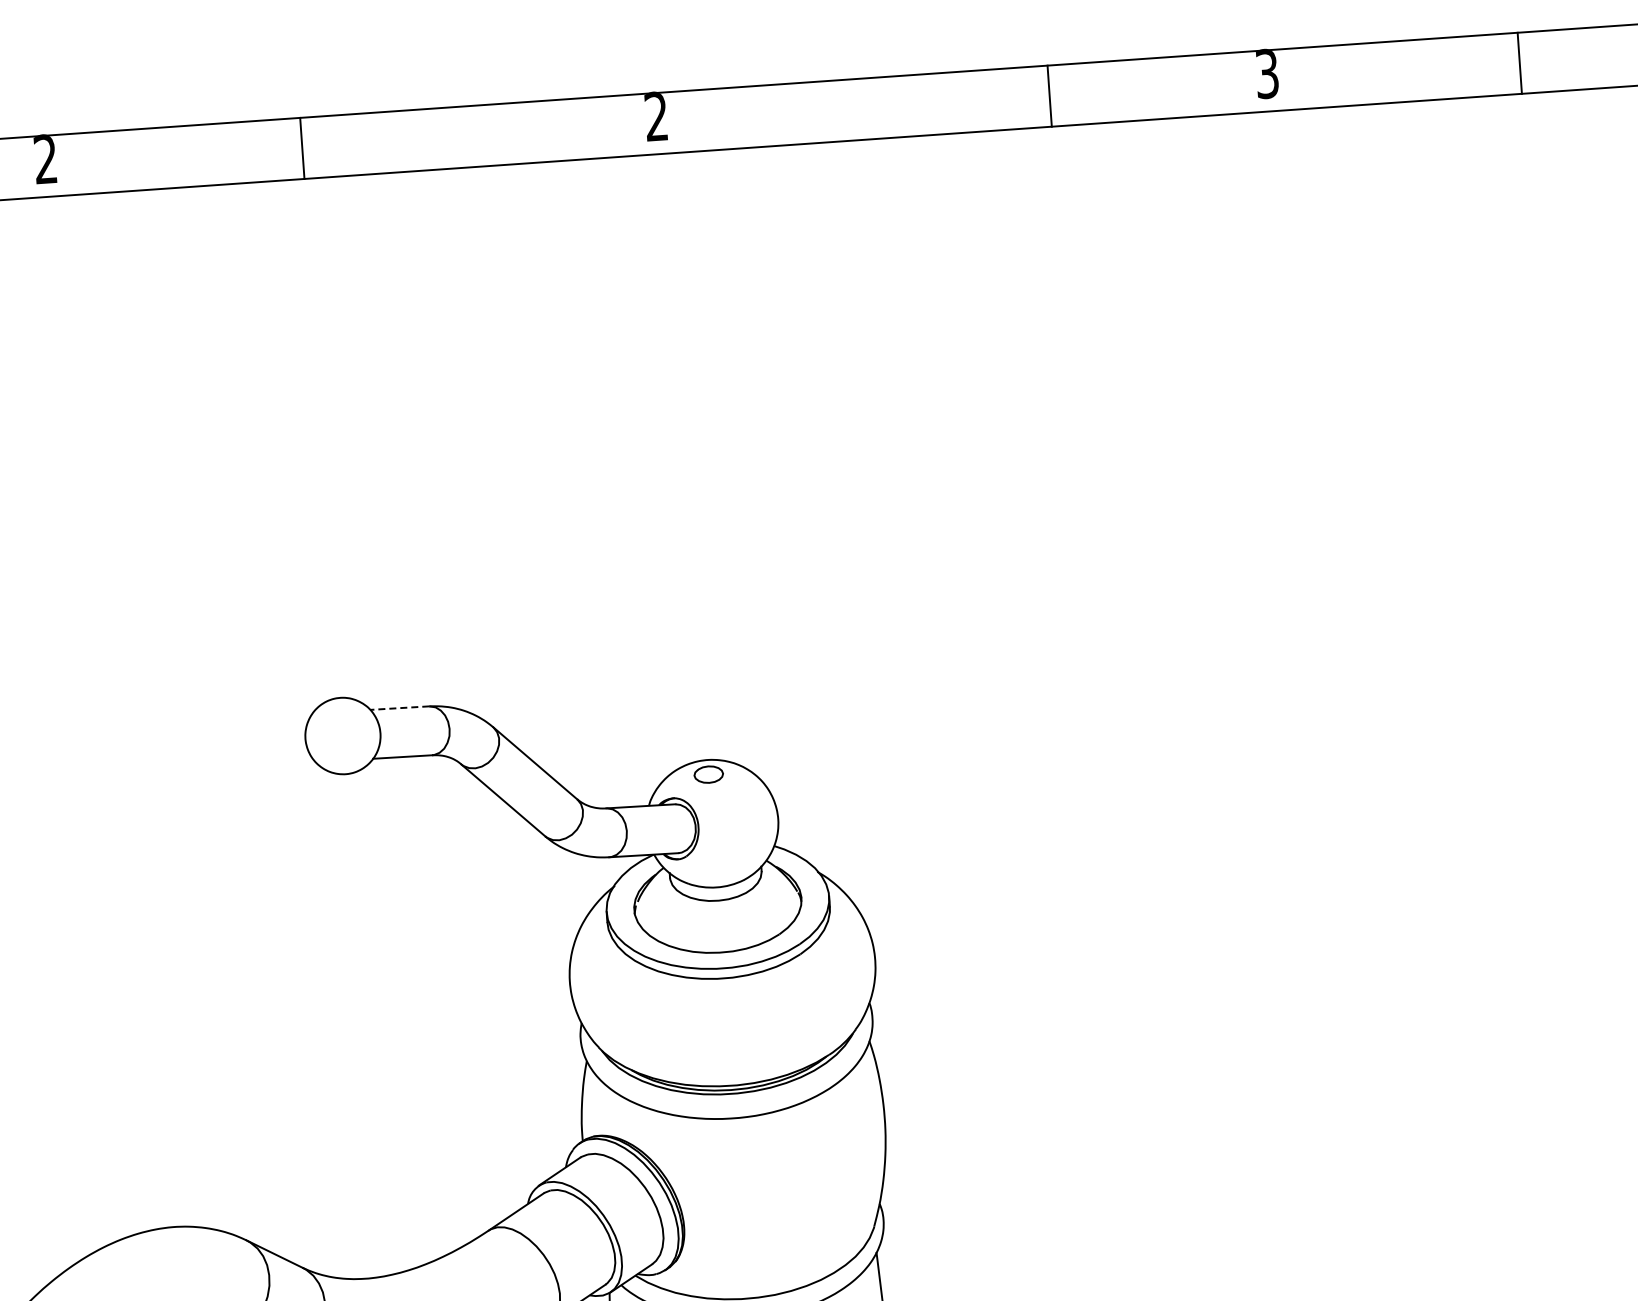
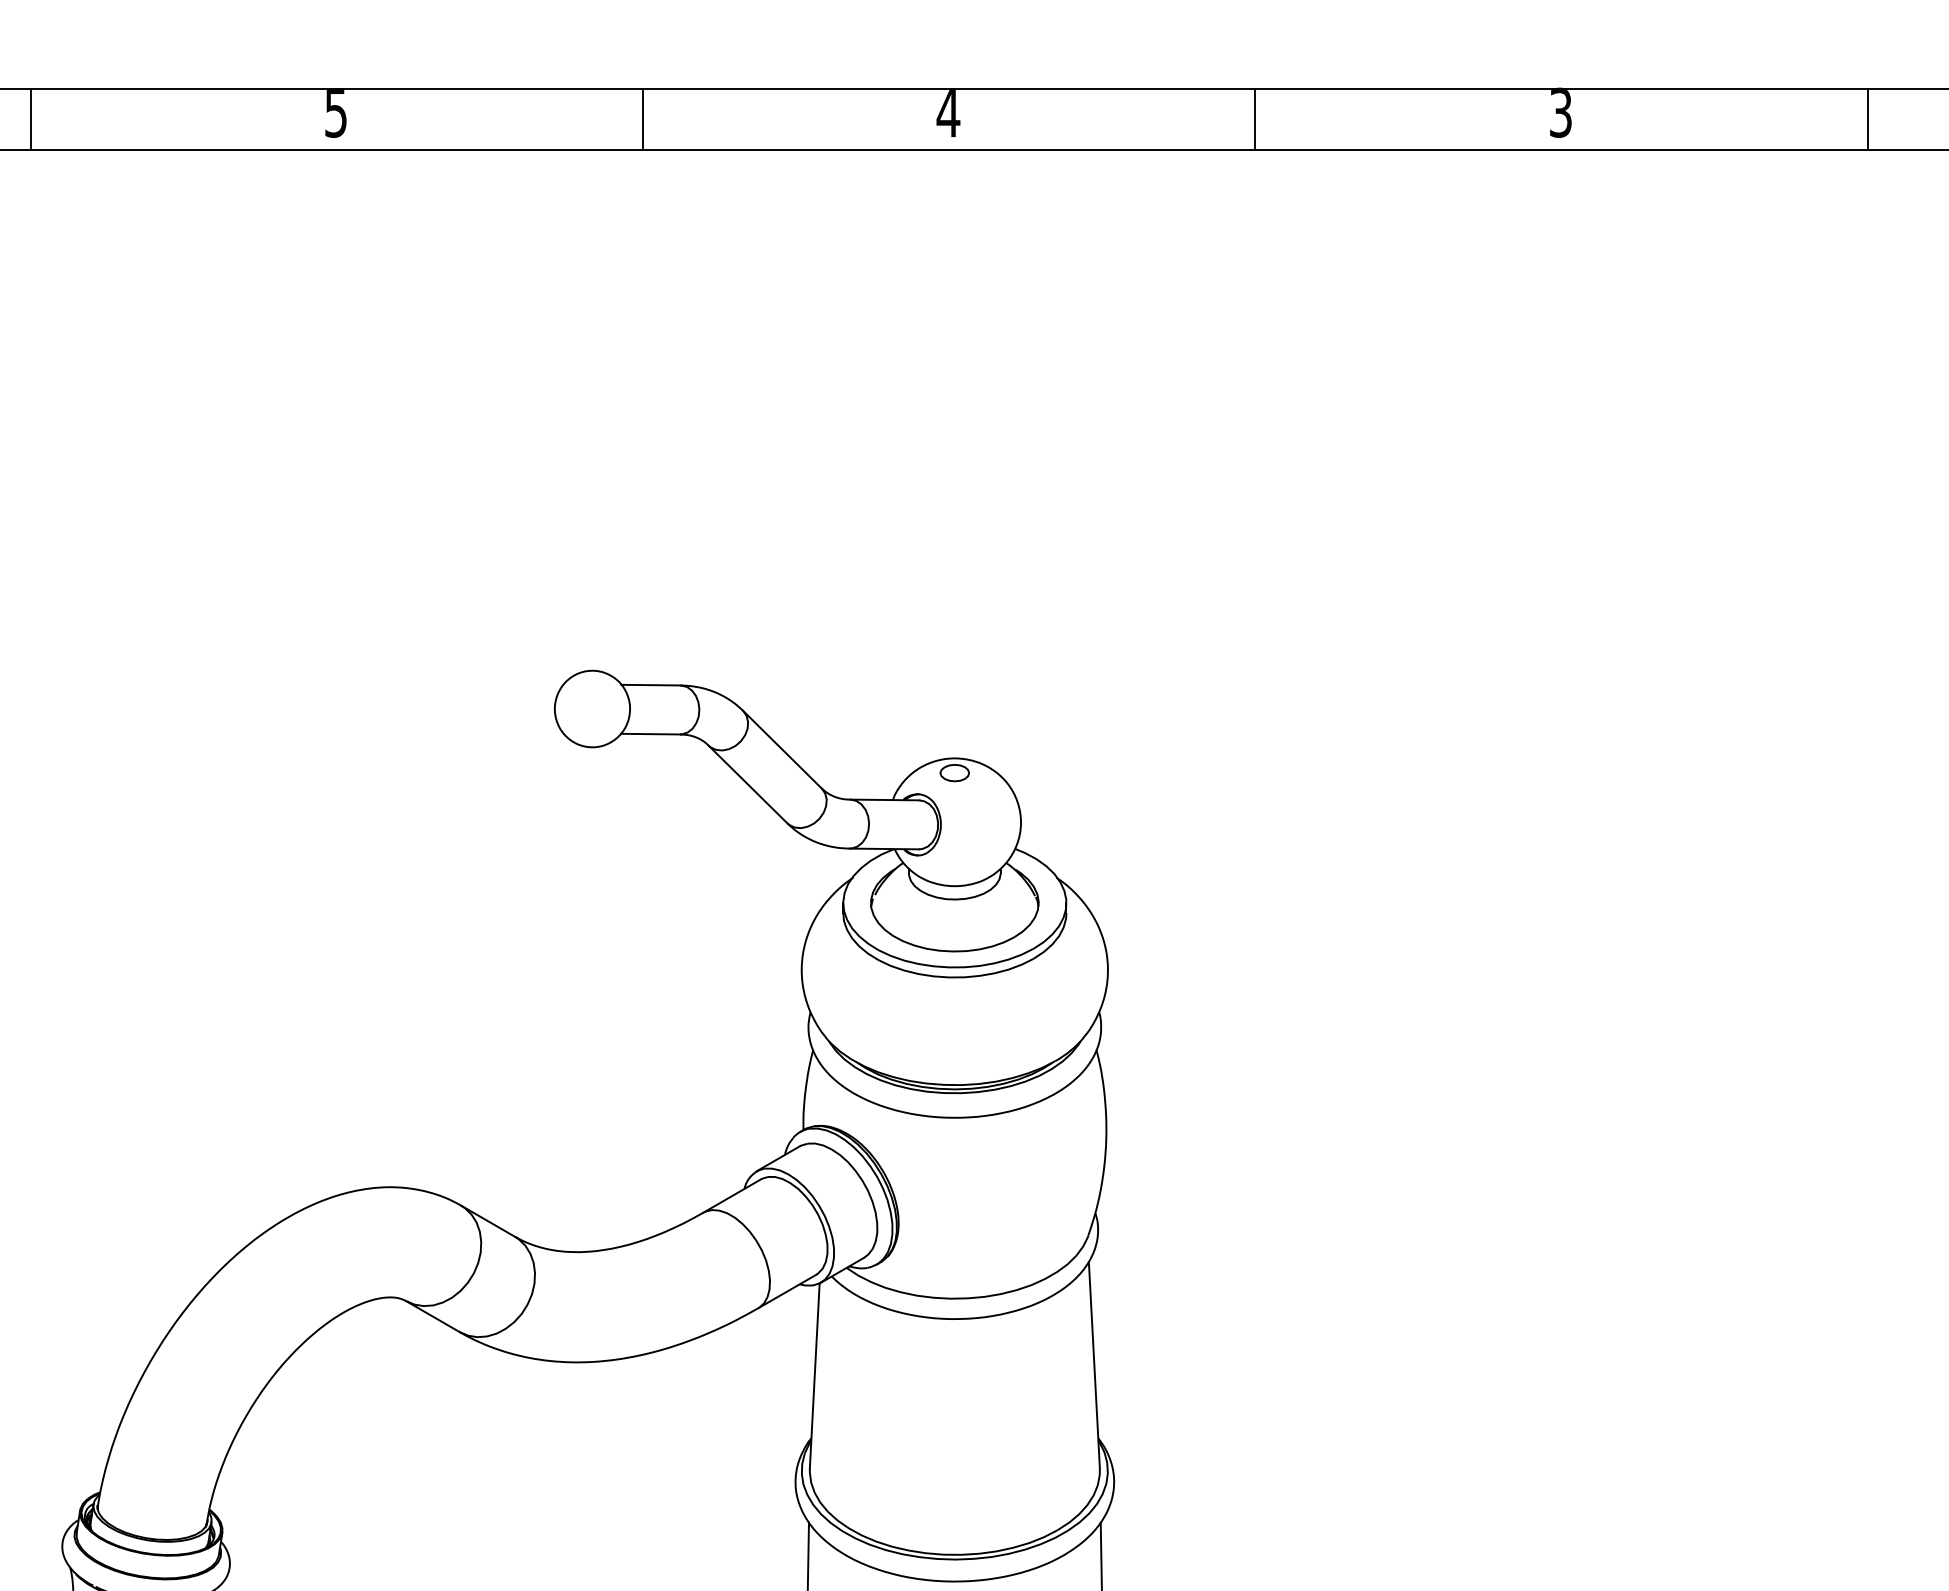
line: (1519, 62) -> (1867, 119), moved
line: (1049, 95) -> (1255, 119), moved
text: (656, 116) -> (948, 112), 2 -> 4
line: (301, 148) -> (642, 119), moved
text: (45, 159) -> (335, 112), 2 -> 5
line: (400, 708) -> (651, 685), dashed -> solid

